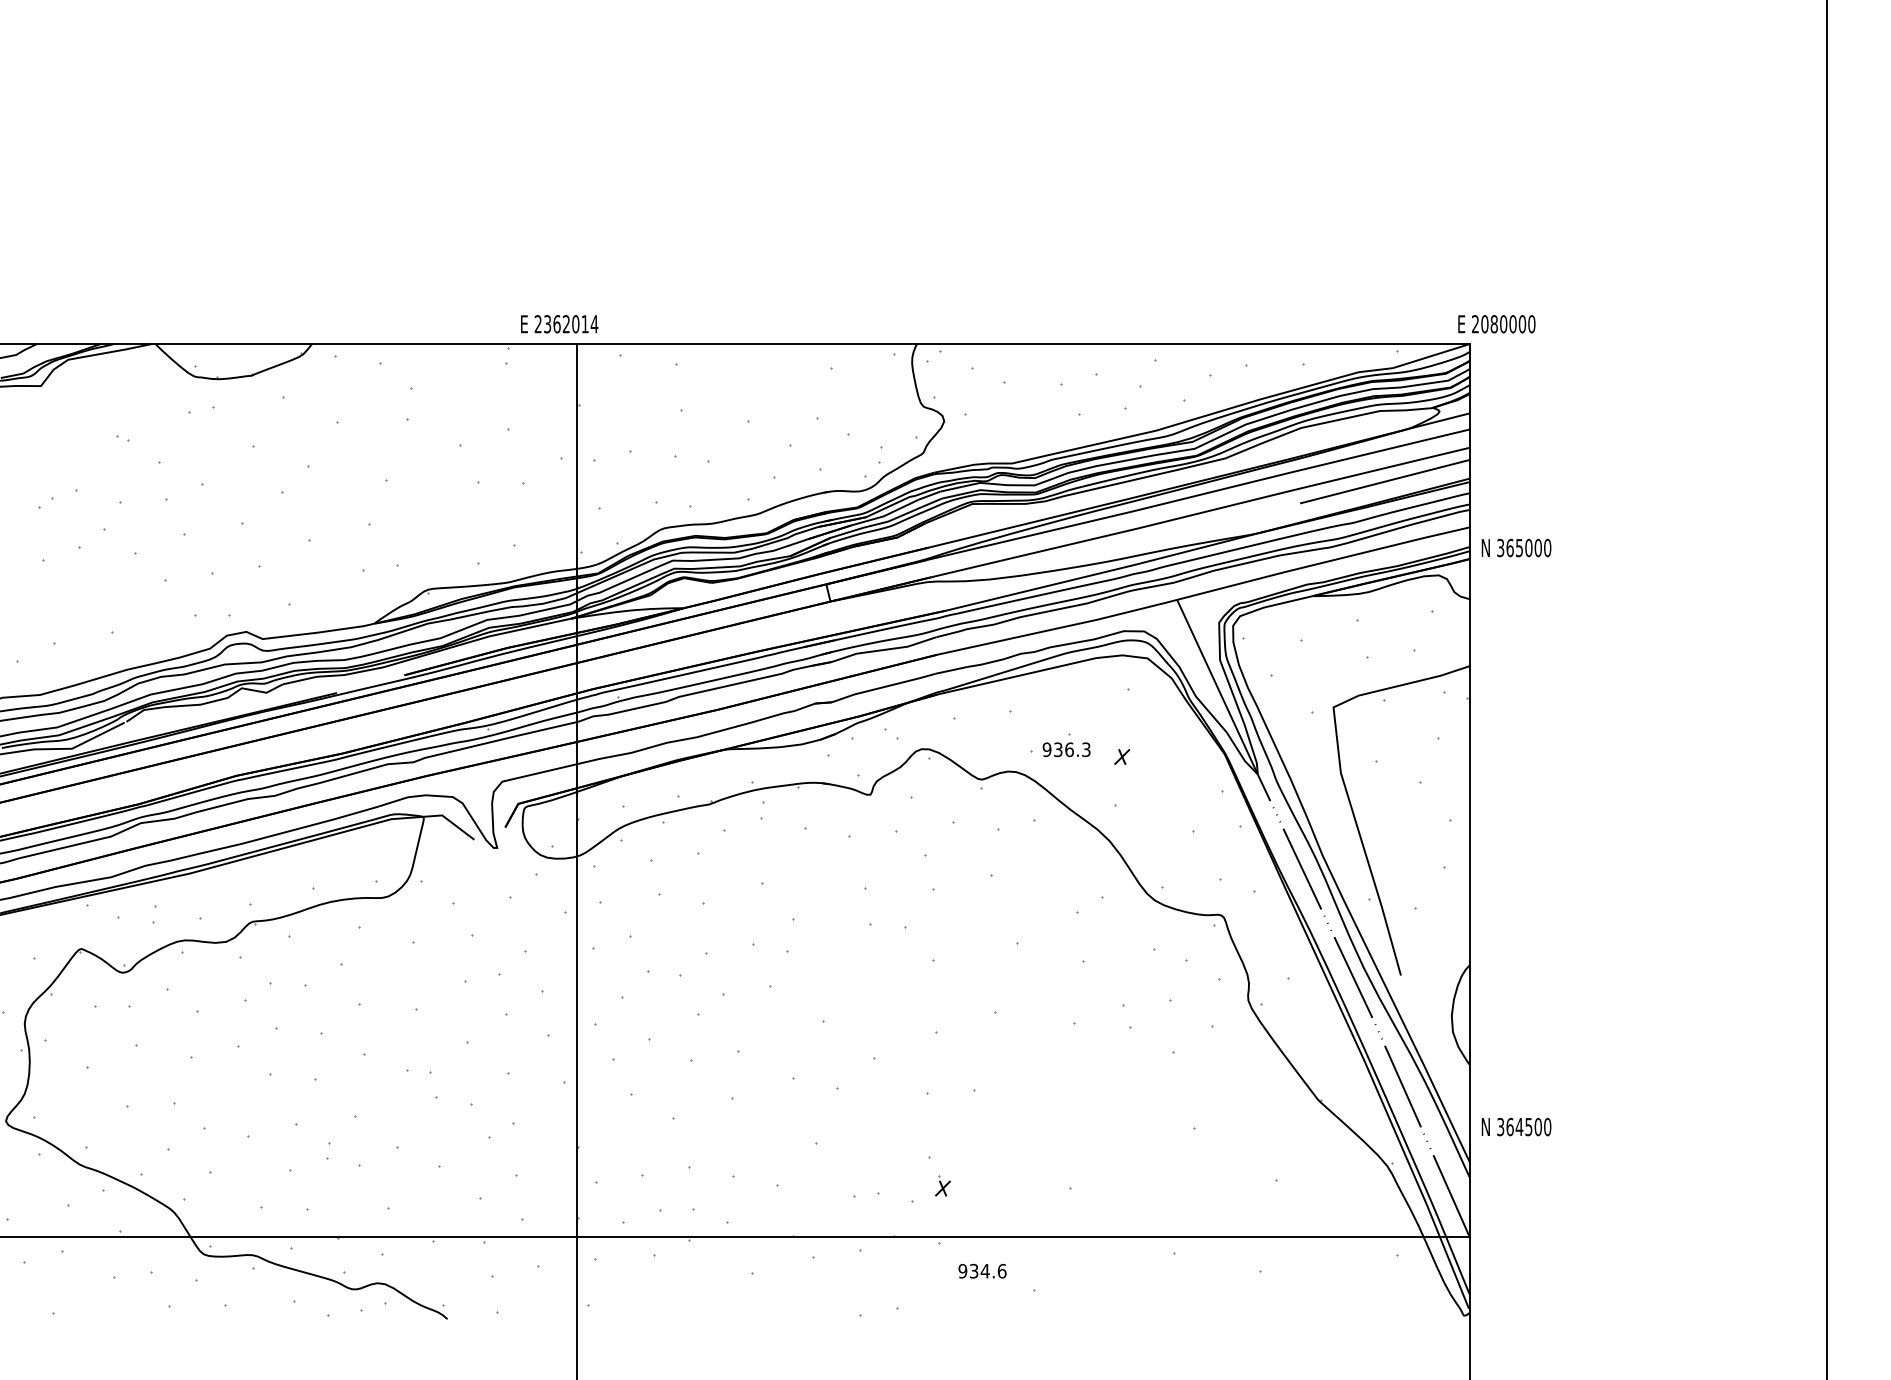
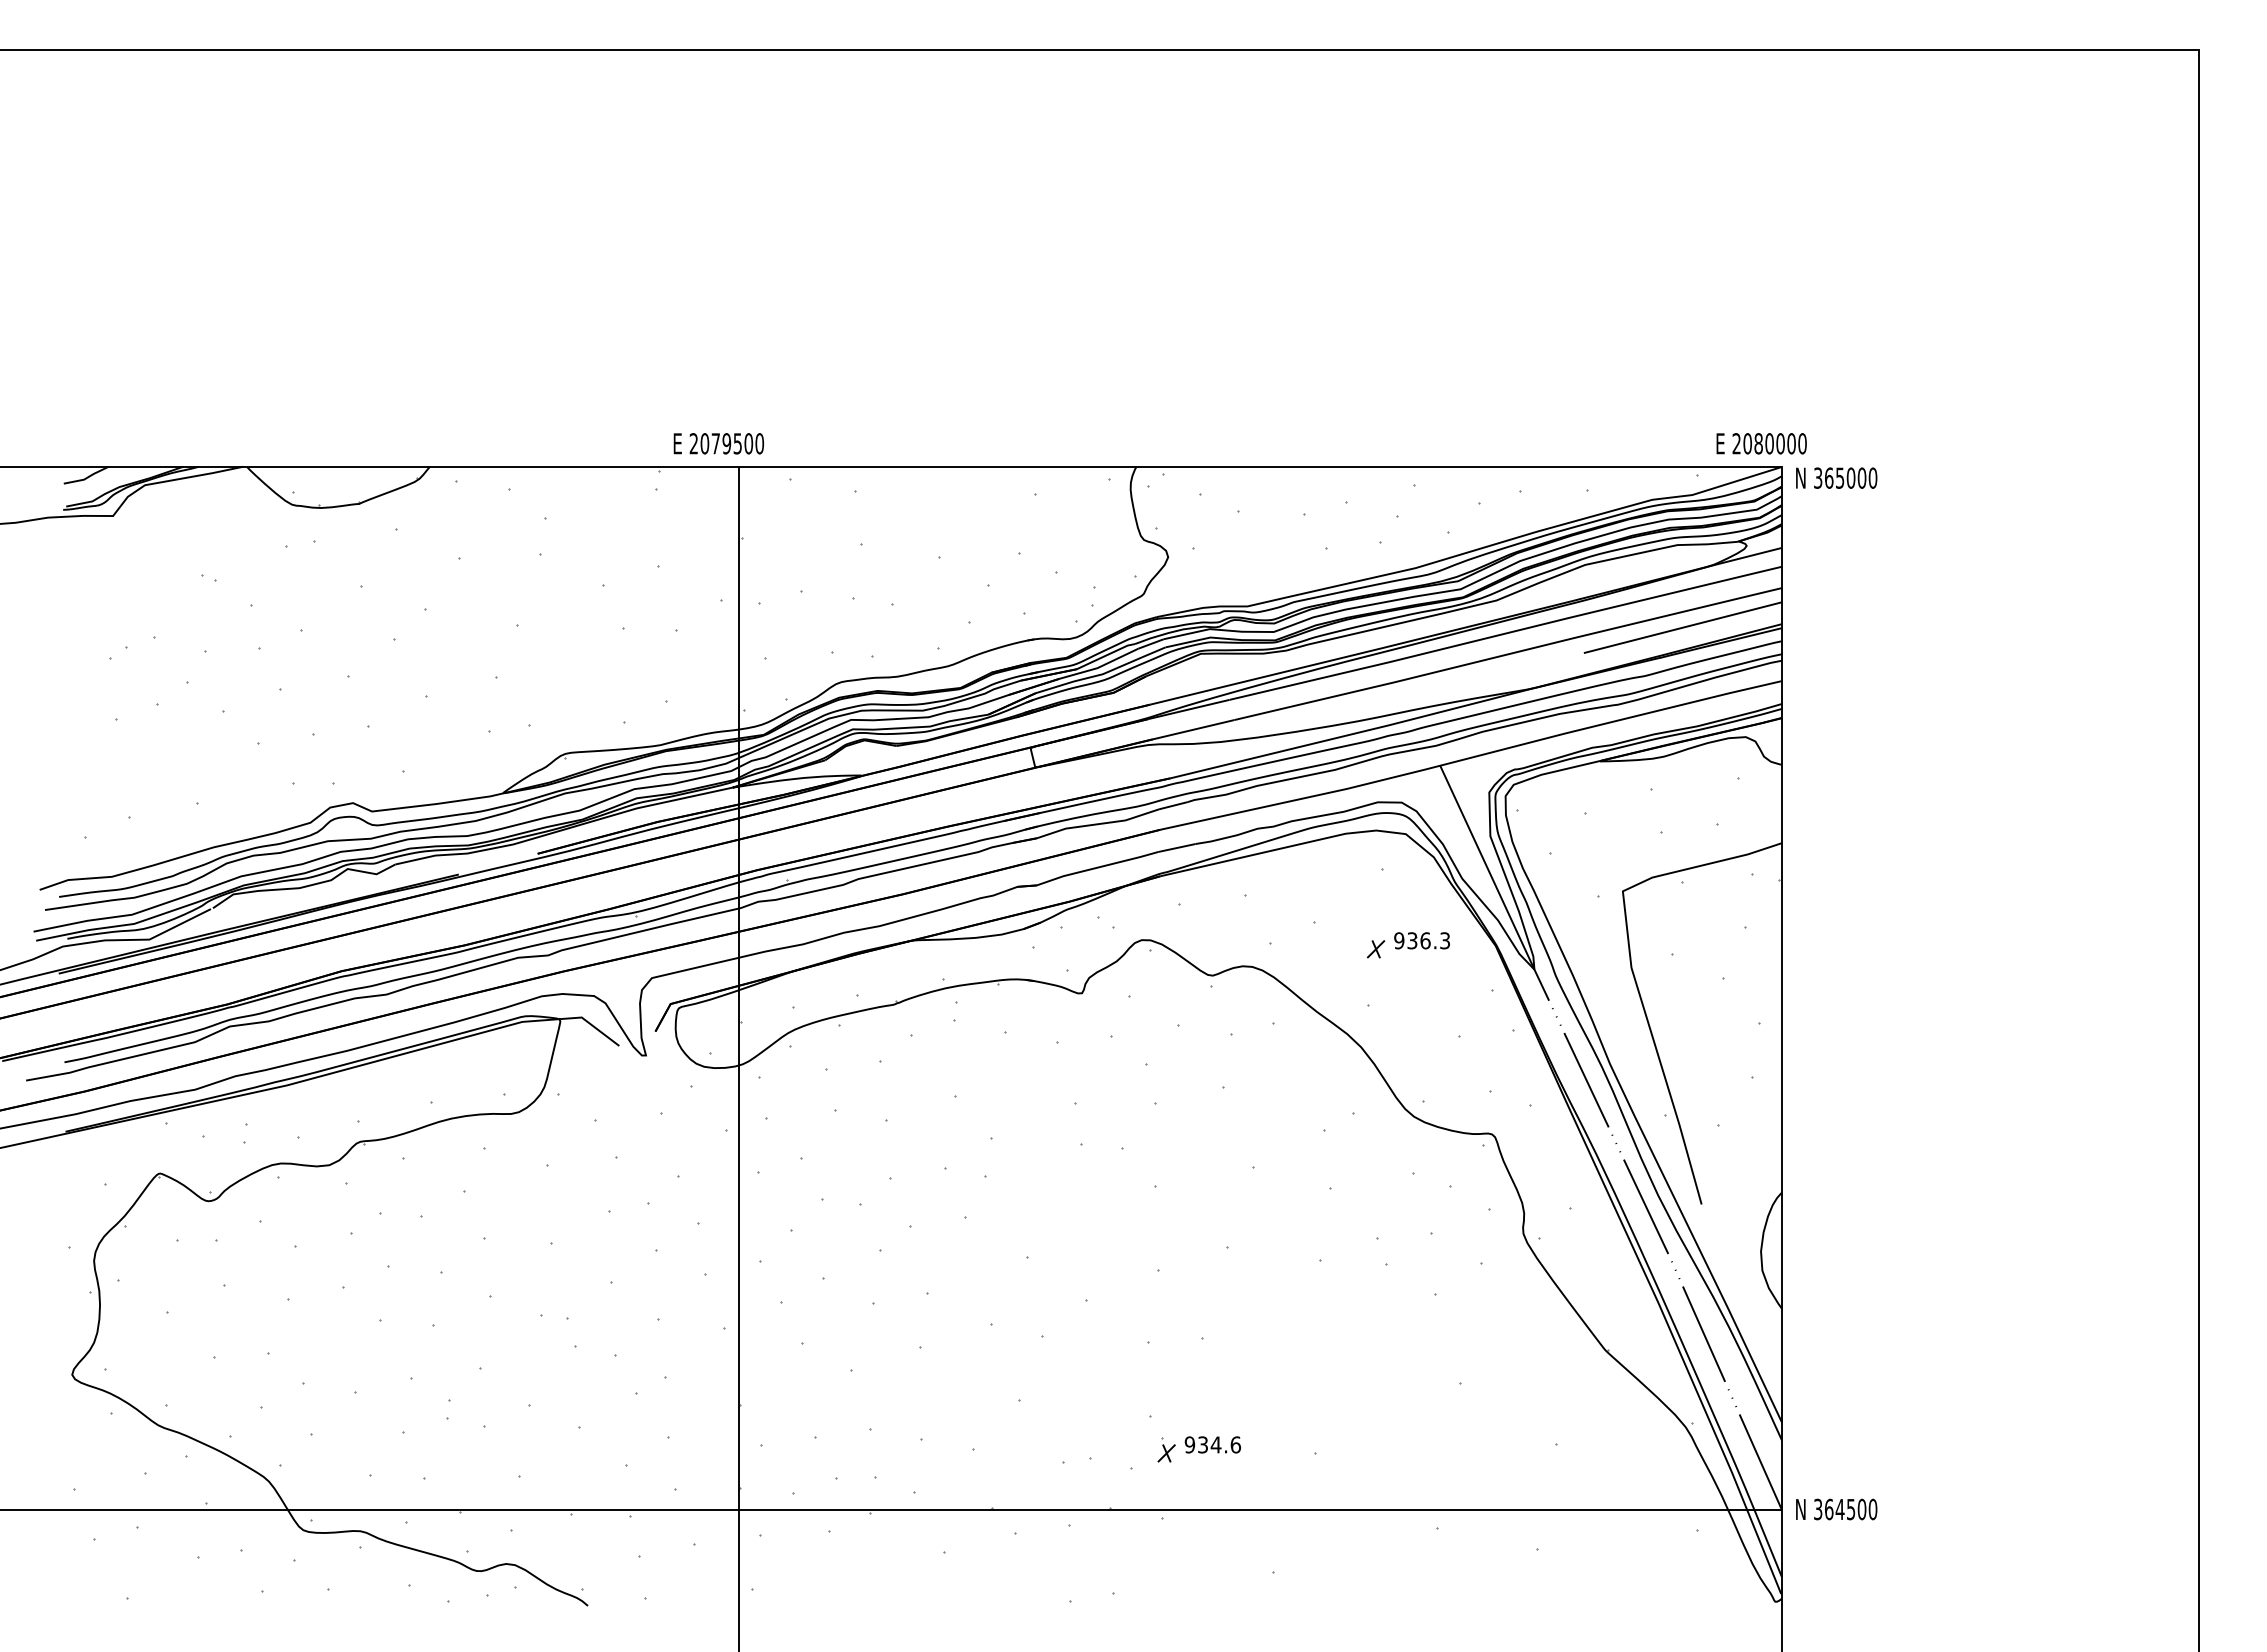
text: (571, 324) -> (732, 443), 2362014 -> 2079500
text: (1496, 324) -> (1761, 443), moved
text: (1516, 547) -> (1836, 477), moved
part: (1066, 749) -> (1421, 940), moved
text: (1516, 1127) -> (1836, 1509), moved
text: (982, 1270) -> (1212, 1444), moved

